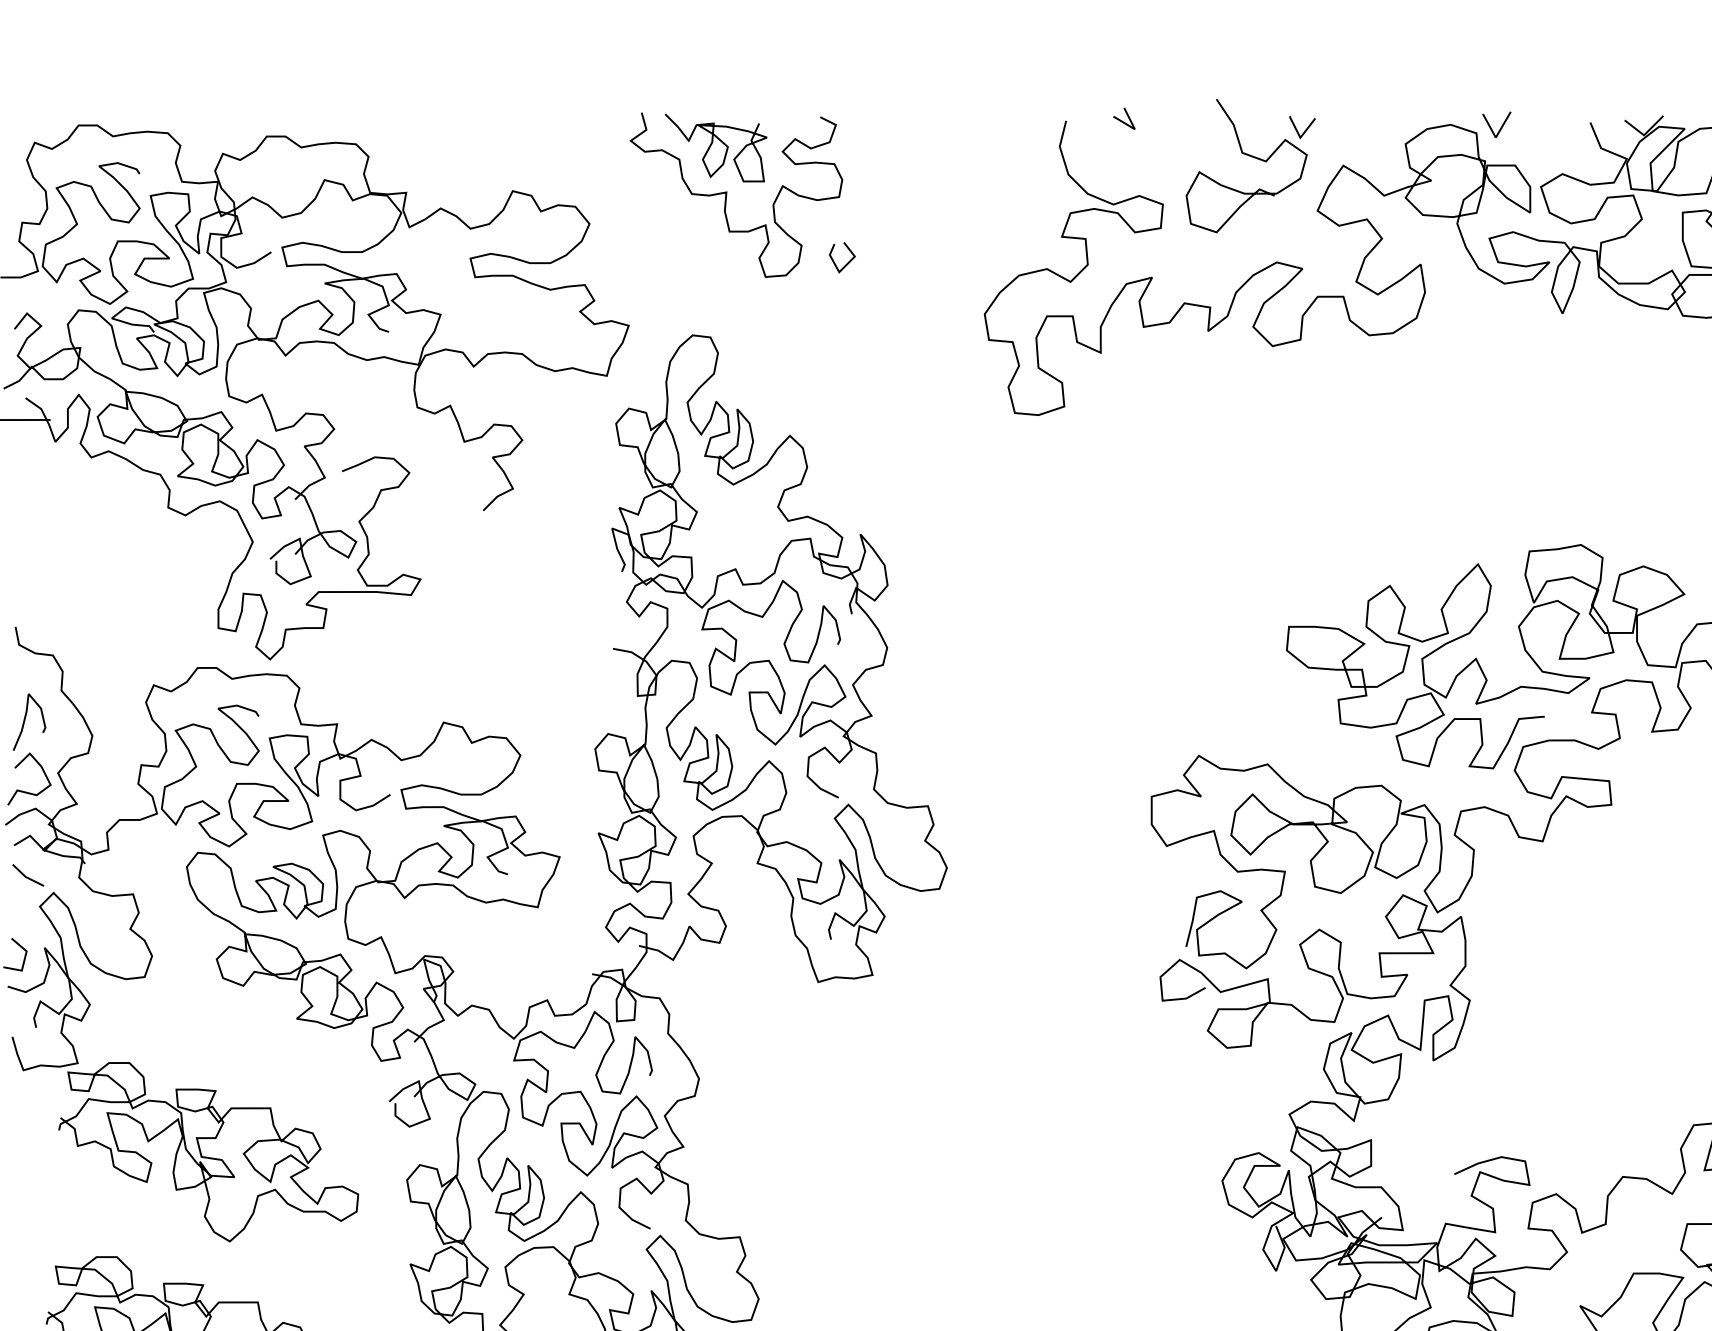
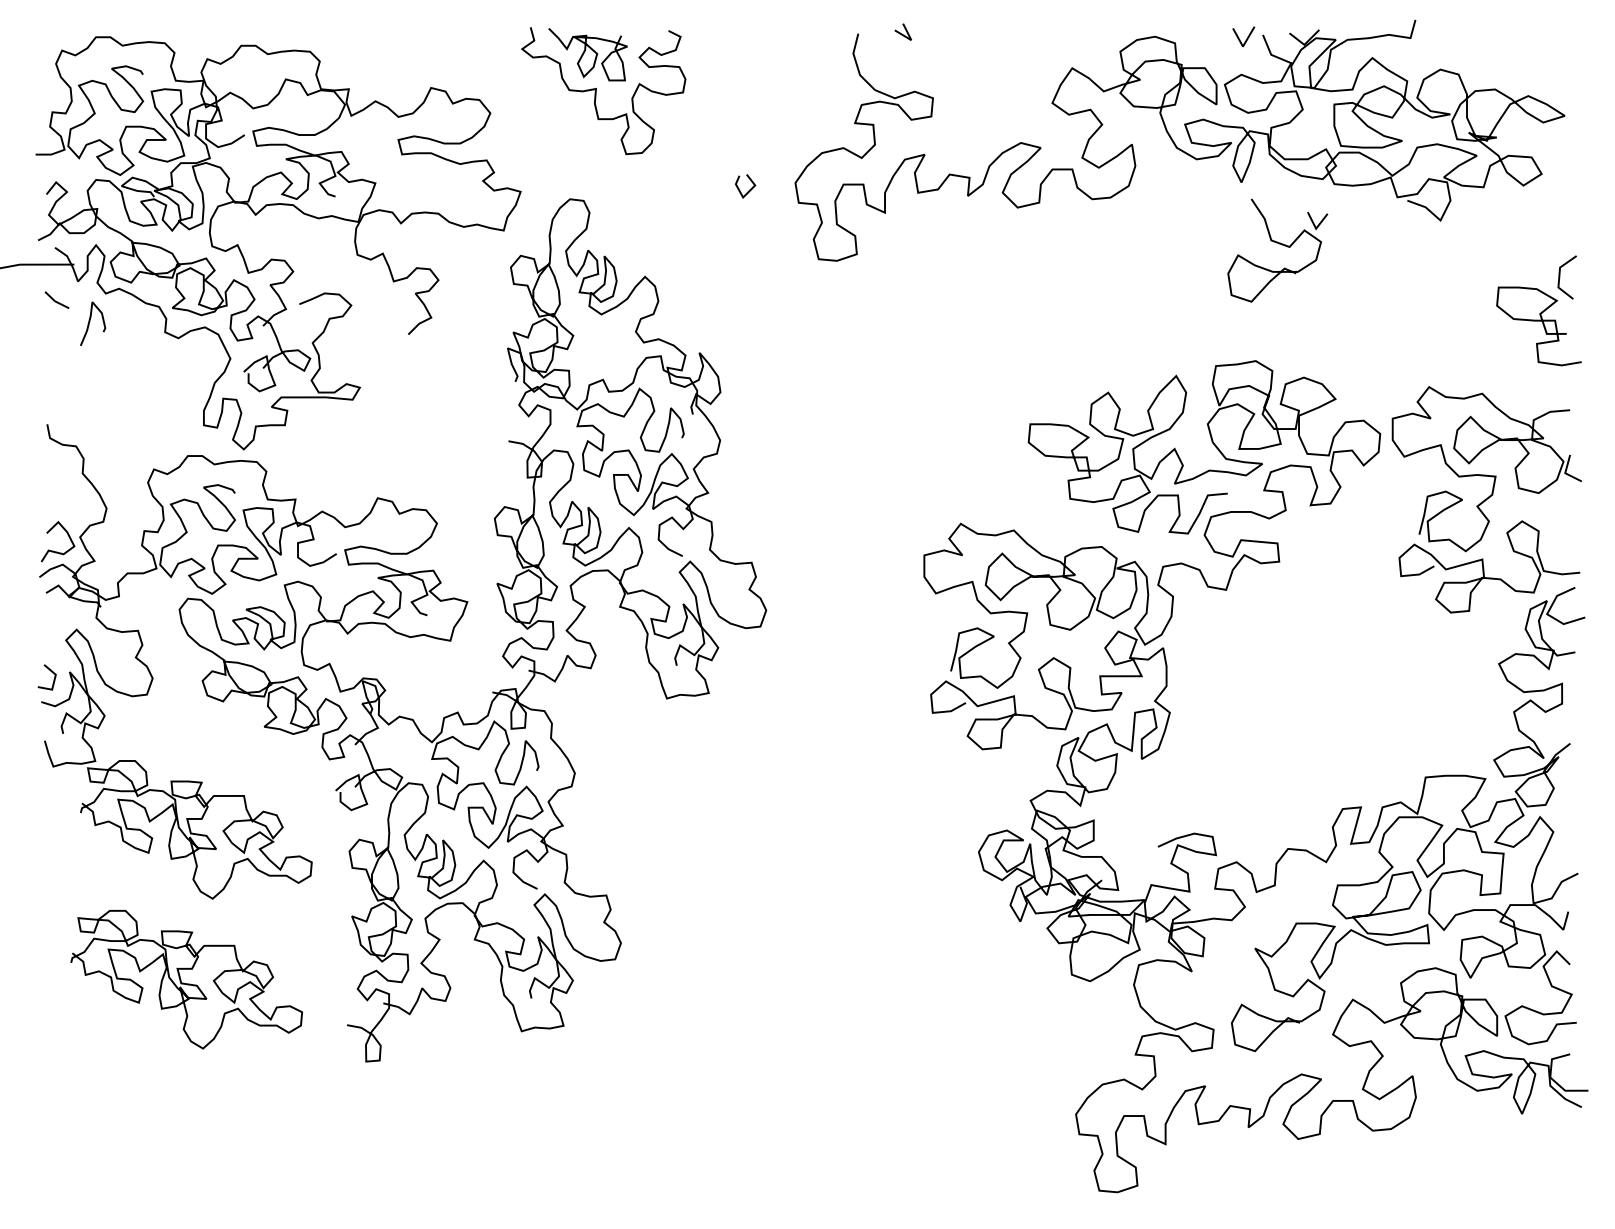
line: (1500, 127) -> (1246, 38), moved
part: (1252, 158) -> (1279, 244), moved
line: (847, 261) -> (749, 189), moved
curve: (26, 719) -> (90, 321), moved
line: (26, 875) -> (55, 300), moved

